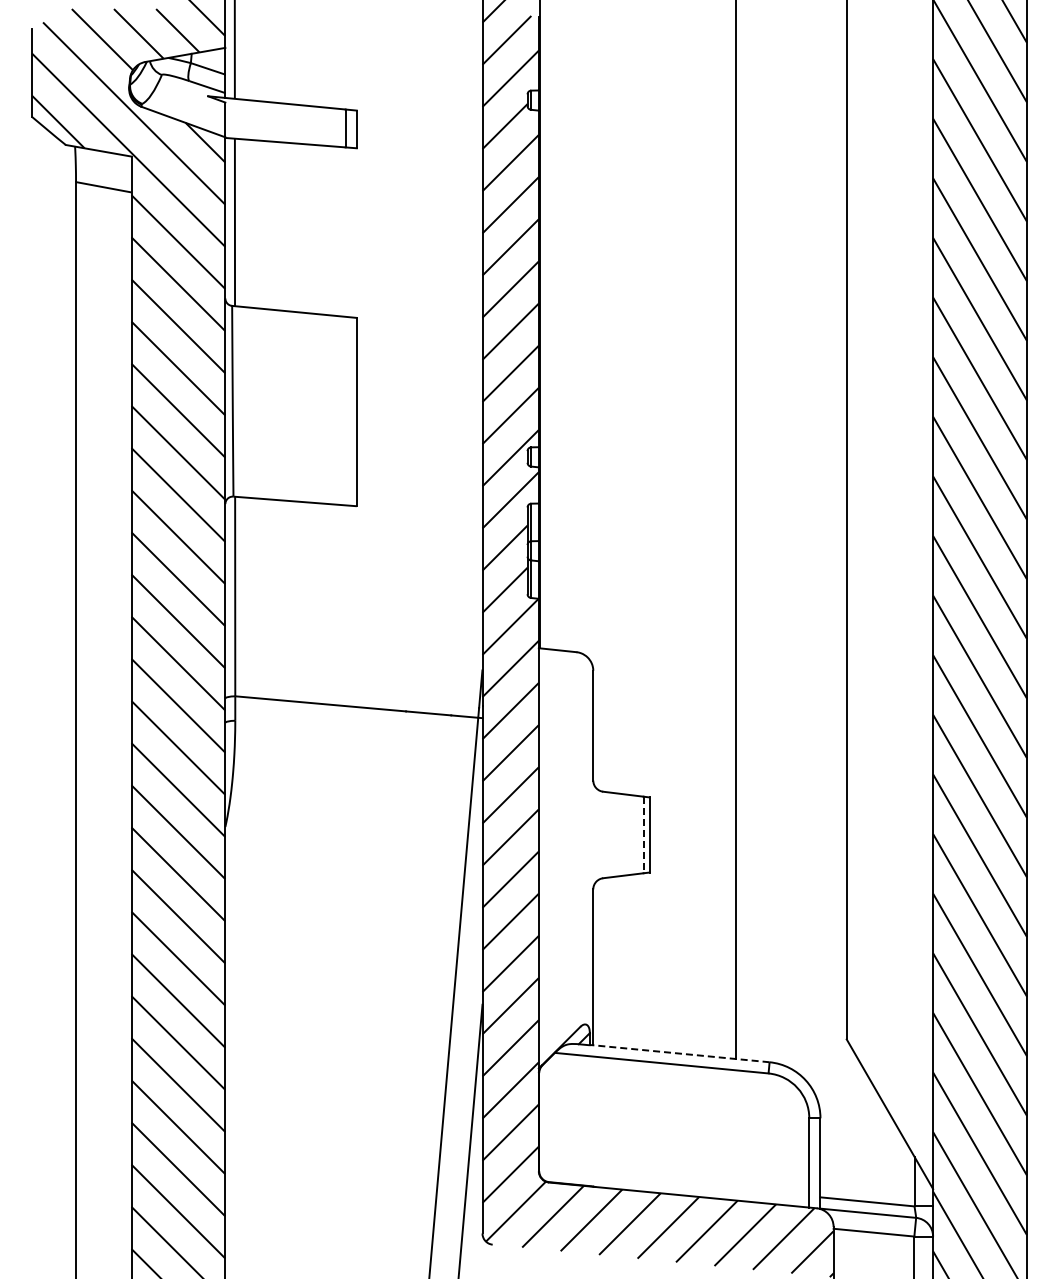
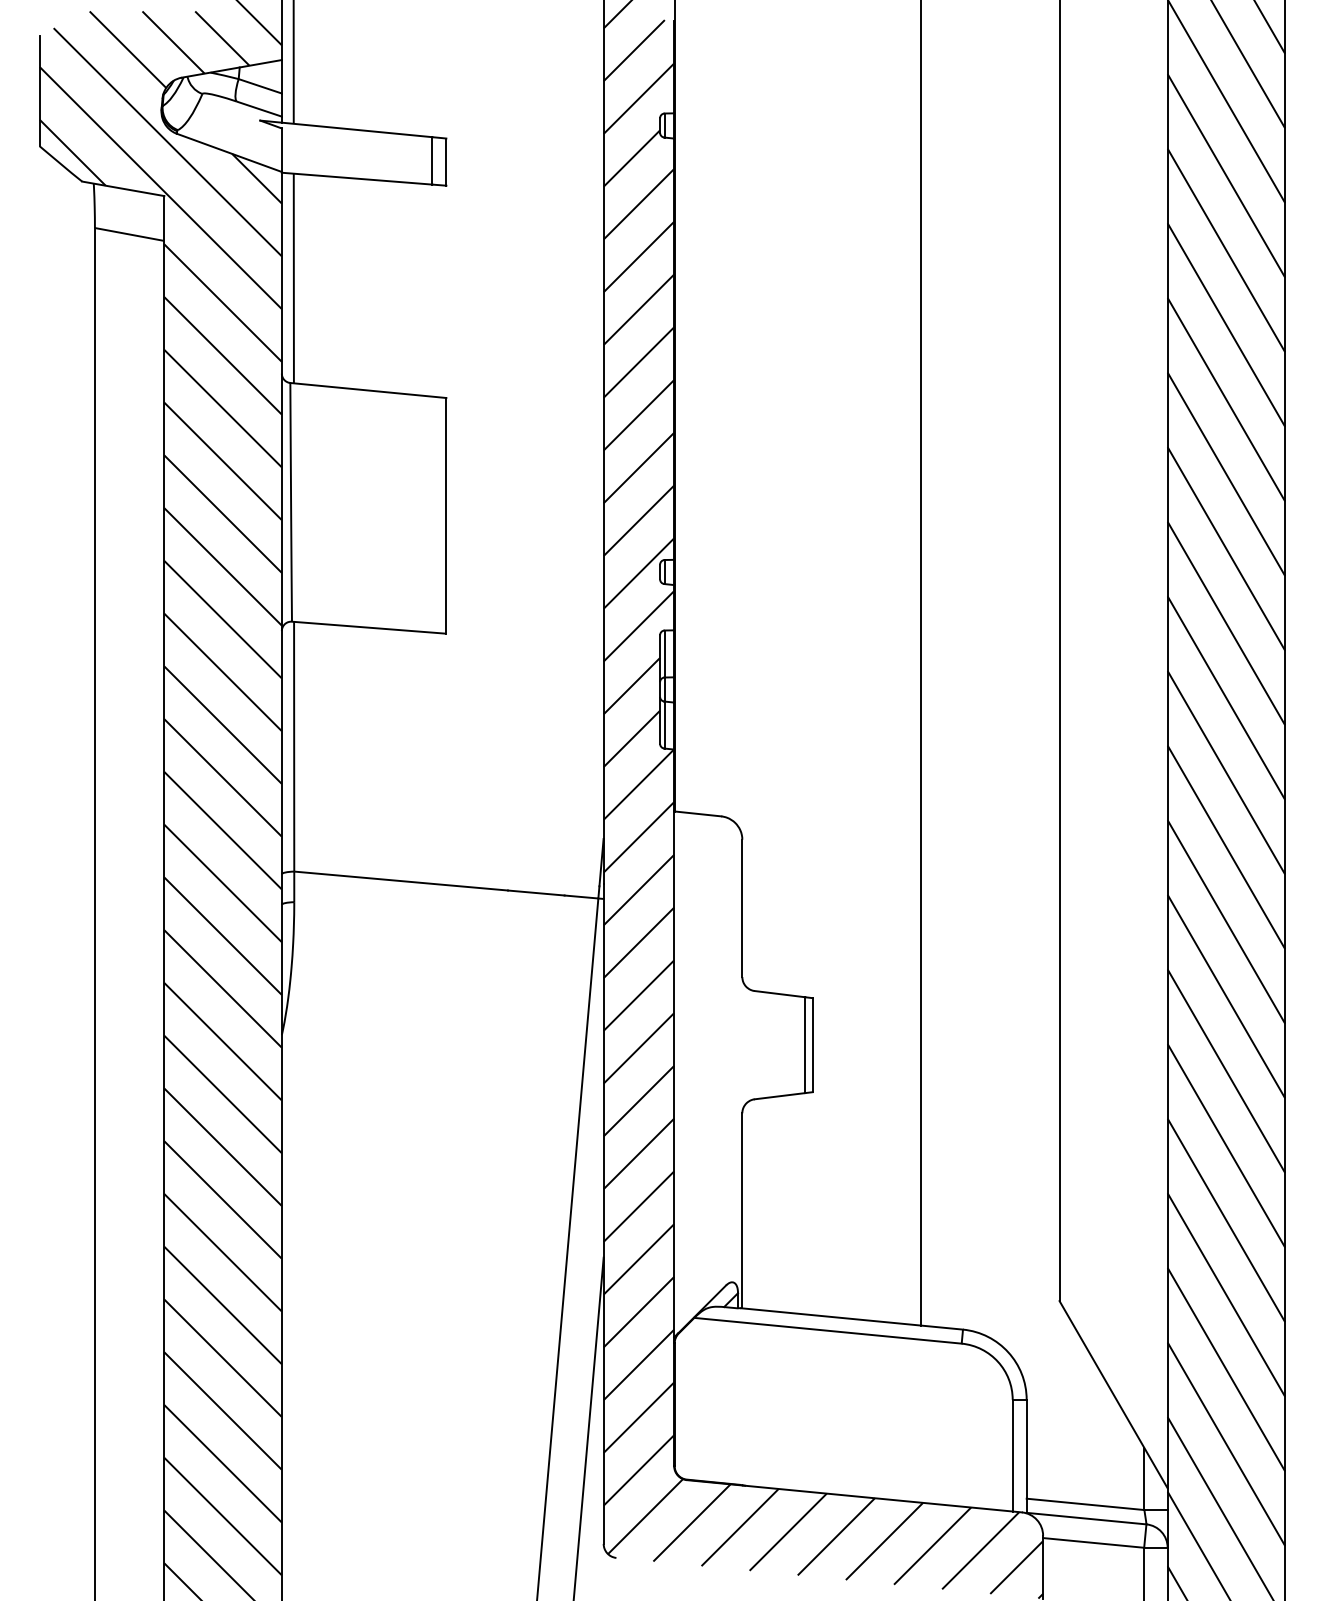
line: (643, 835) -> (805, 1045), dashed -> solid
line: (680, 1053) -> (851, 1318), dashed -> solid

